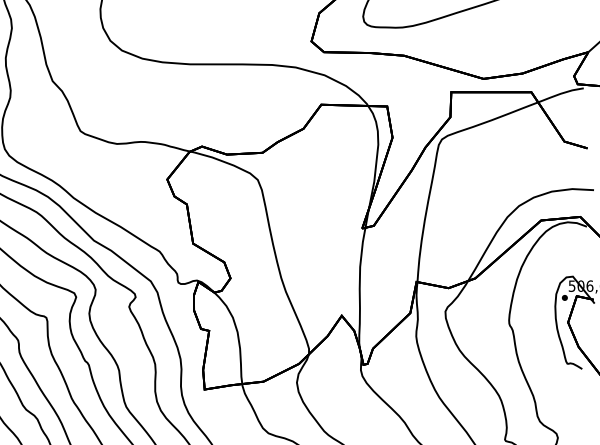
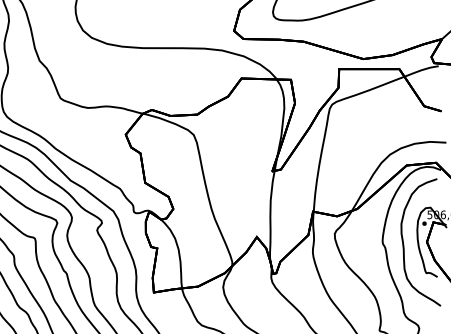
curve: (538, 325) -> (404, 244), added

